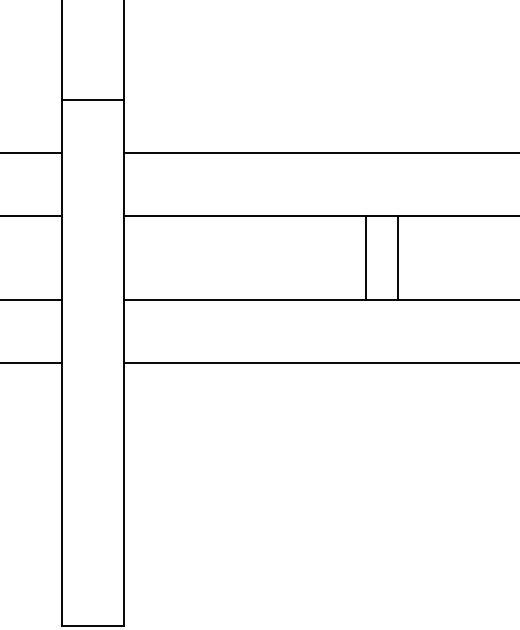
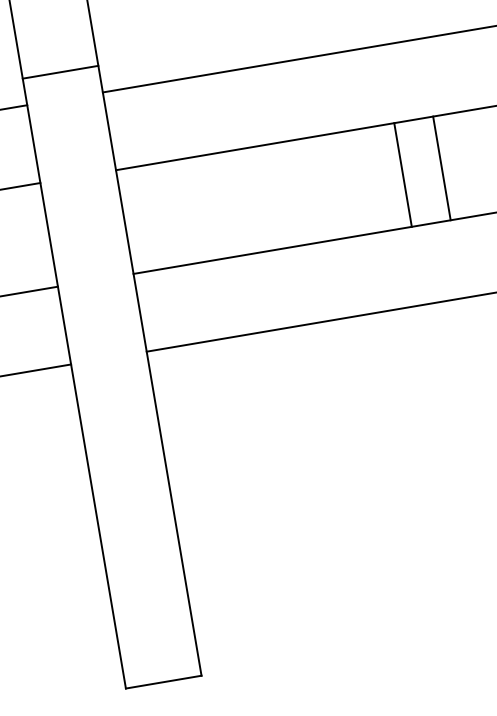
line: (92, 100) -> (60, 72), moved
line: (366, 257) -> (403, 174), moved
line: (397, 257) -> (441, 168), moved

